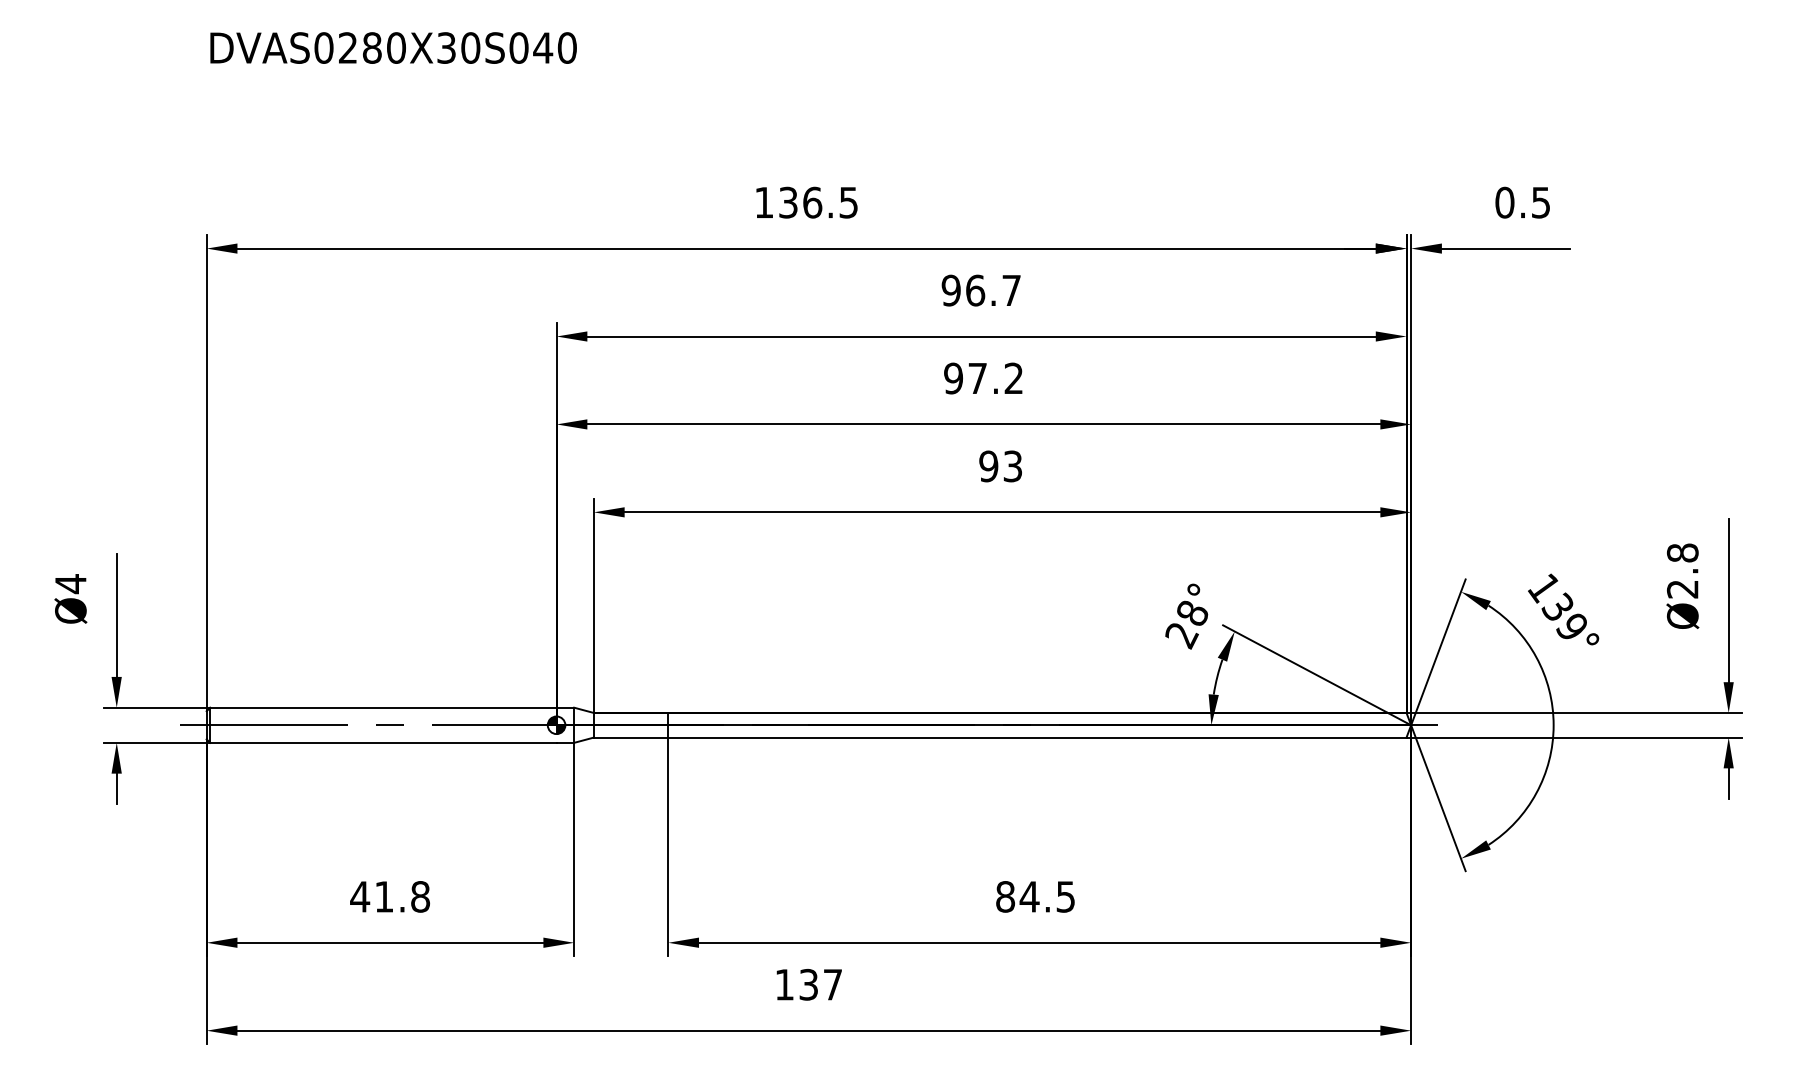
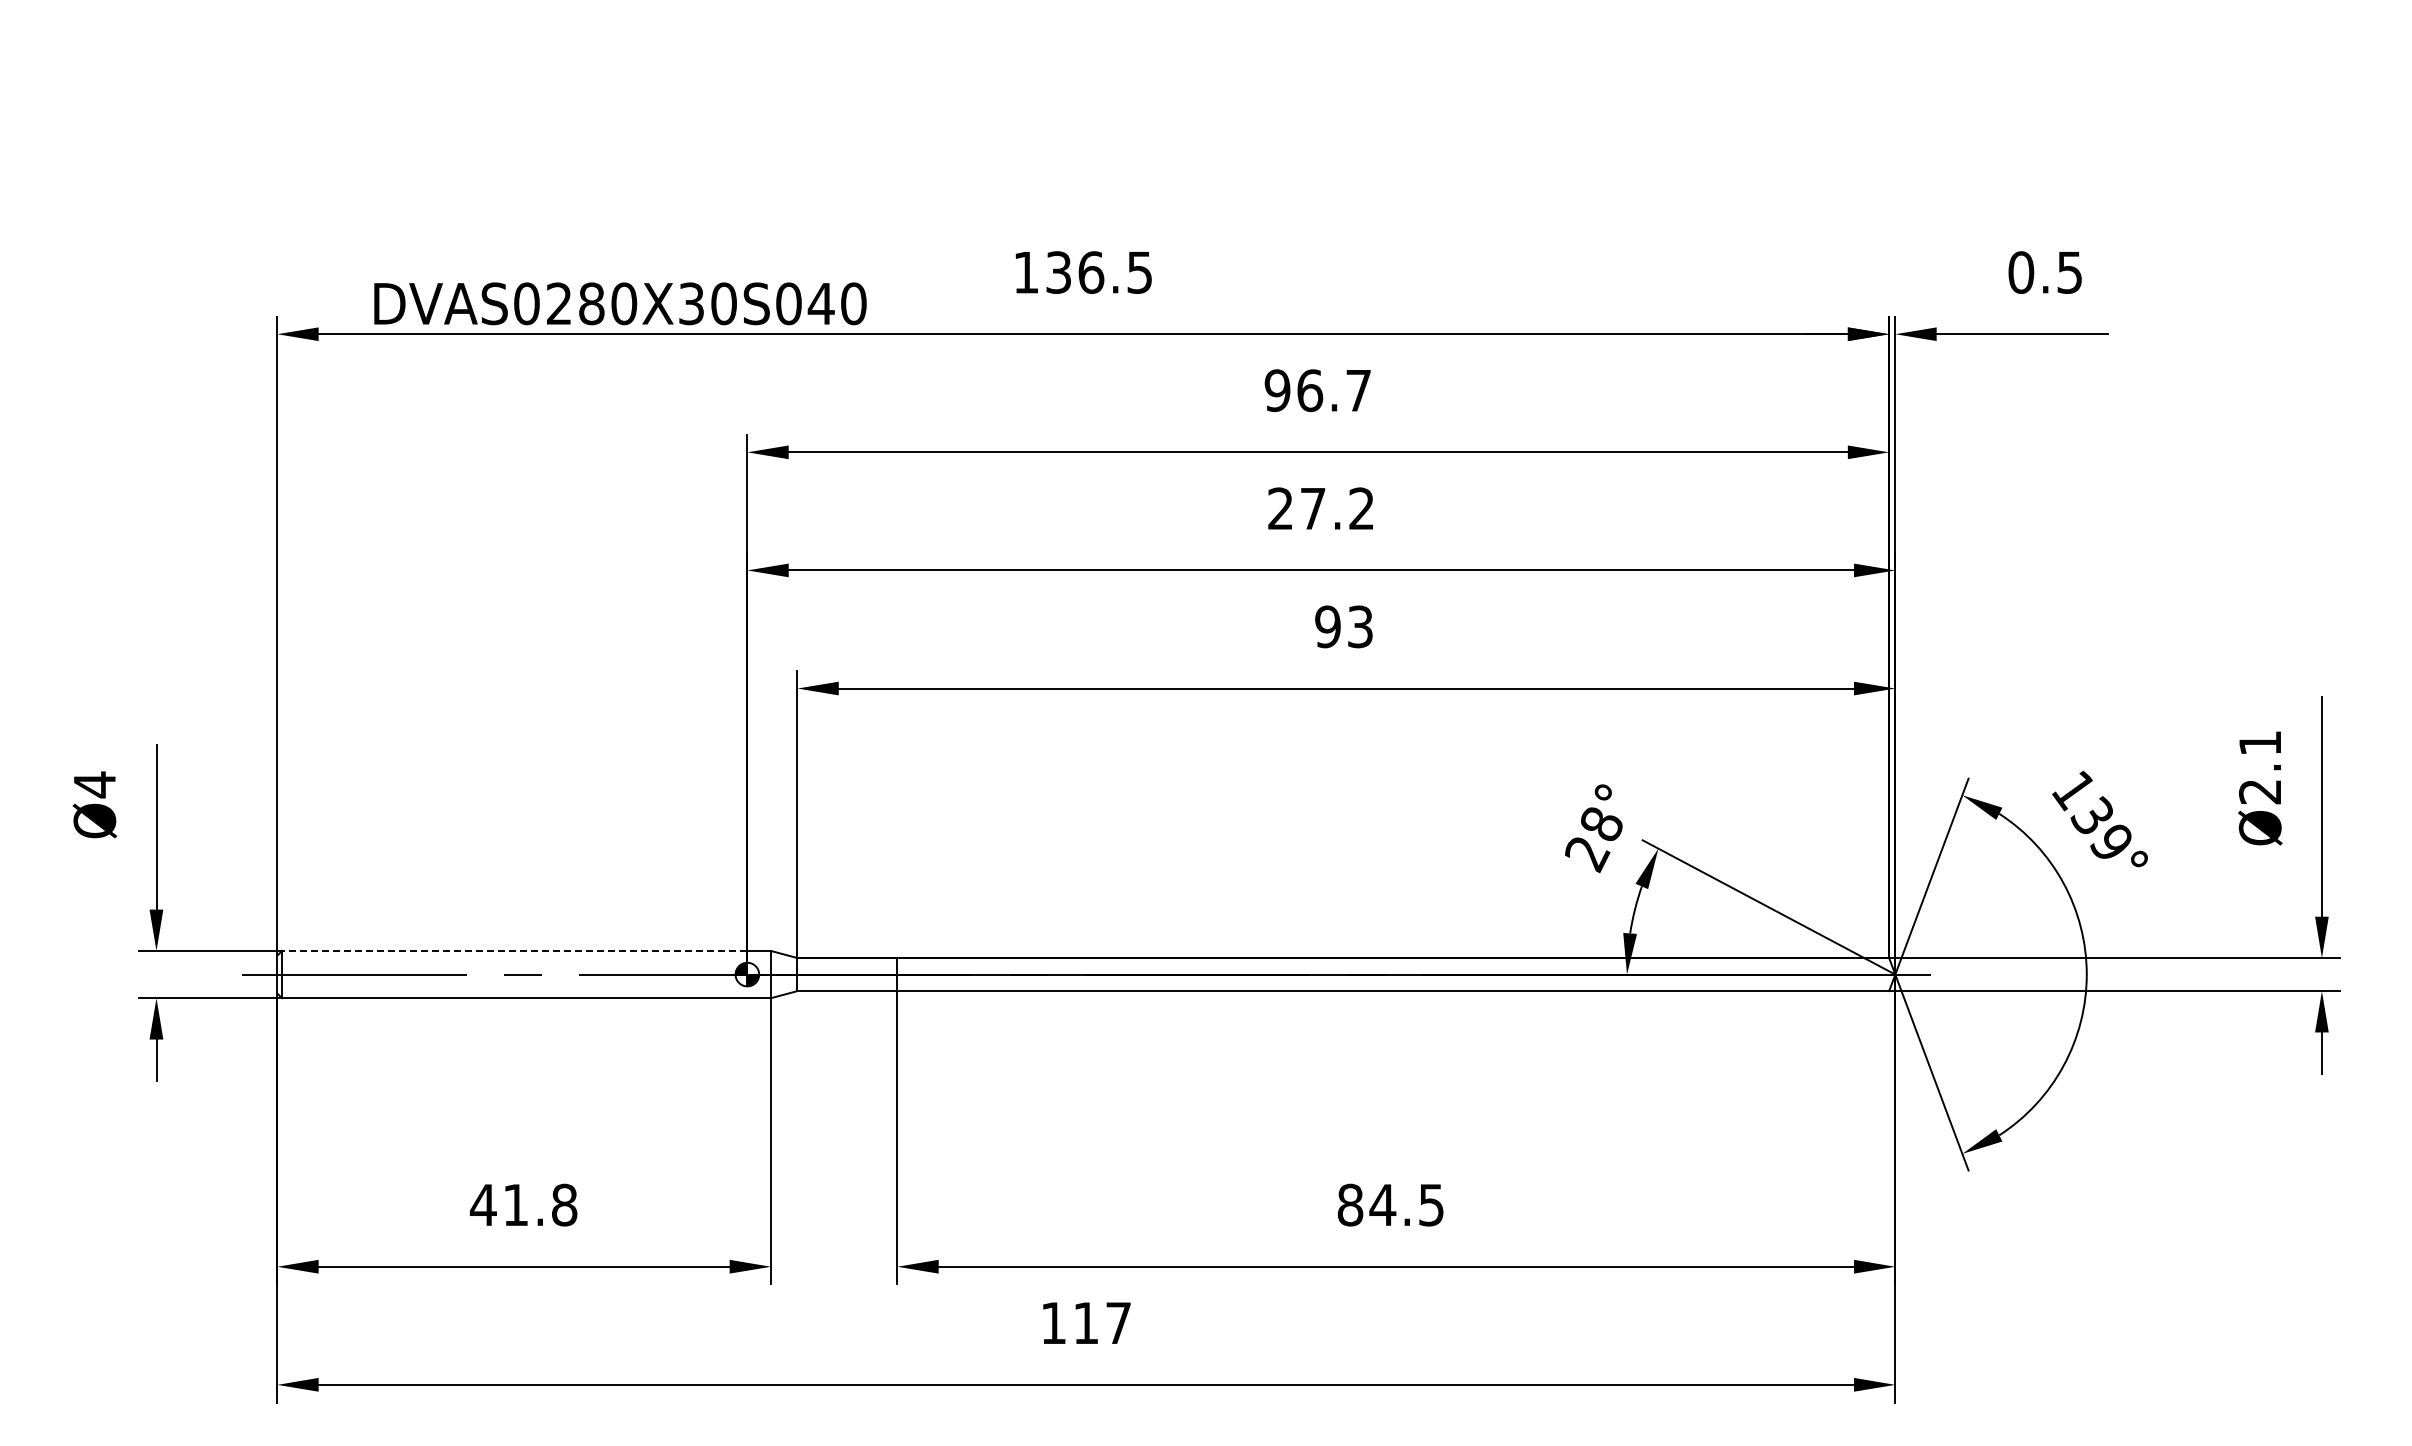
text: (393, 47) -> (620, 303), moved
text: (953, 378) -> (1280, 508), 97.2 -> 27.2
text: (1682, 552) -> (2259, 742), Ø2.8 -> Ø2.1
line: (383, 707) -> (514, 950), solid -> dashed
text: (809, 984) -> (1086, 1322), 137 -> 117

